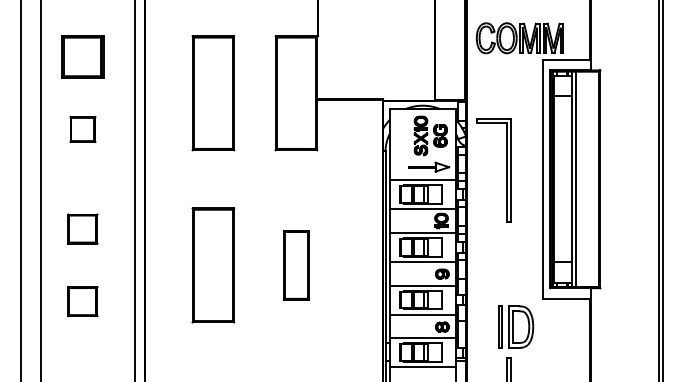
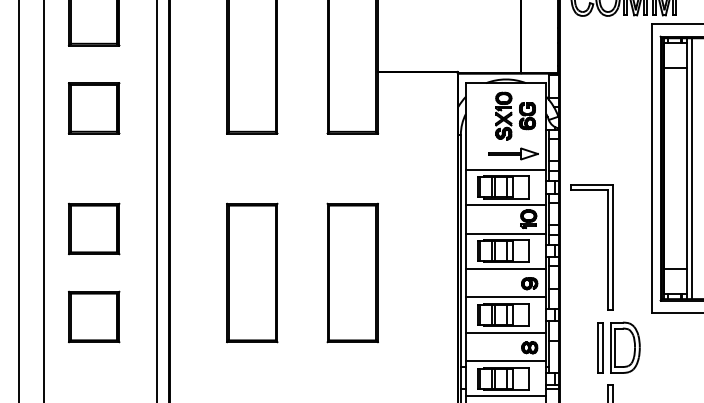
part: (82, 129) -> (93, 108), size x1.67
part: (506, 170) -> (607, 247), moved
part: (82, 228) -> (93, 228), size x1.43
part: (296, 265) -> (352, 273), size x1.67
part: (82, 301) -> (93, 316), size x1.43

